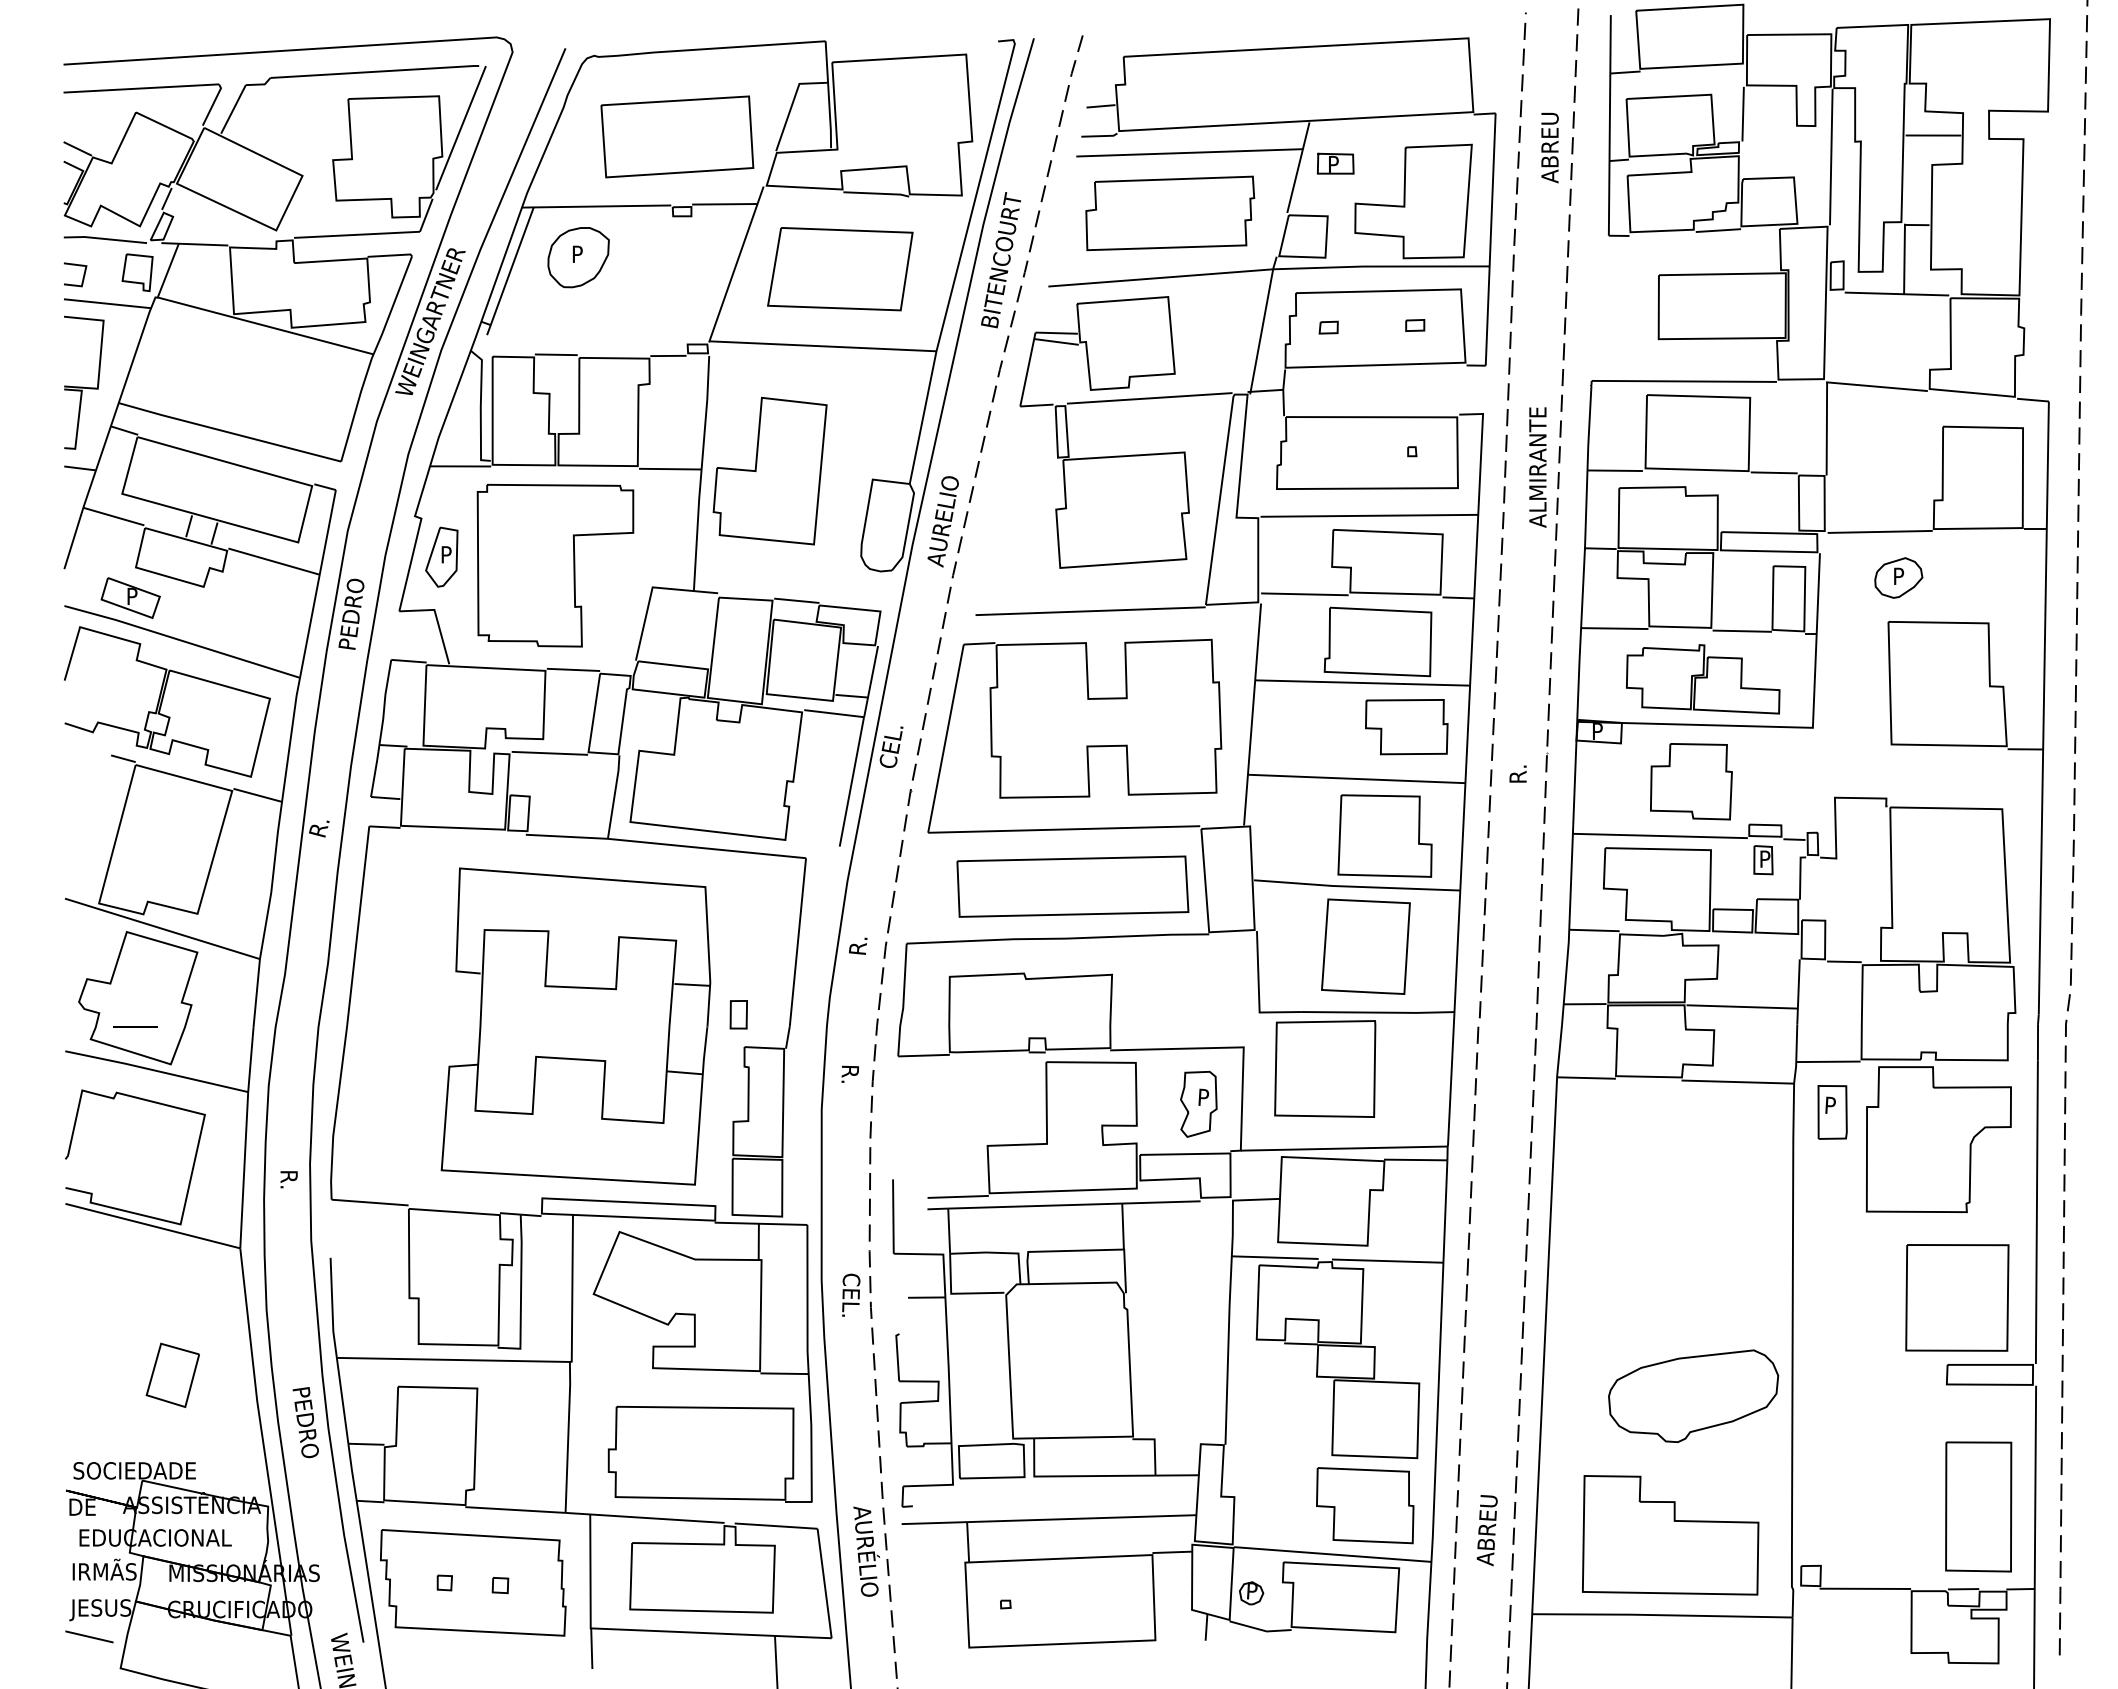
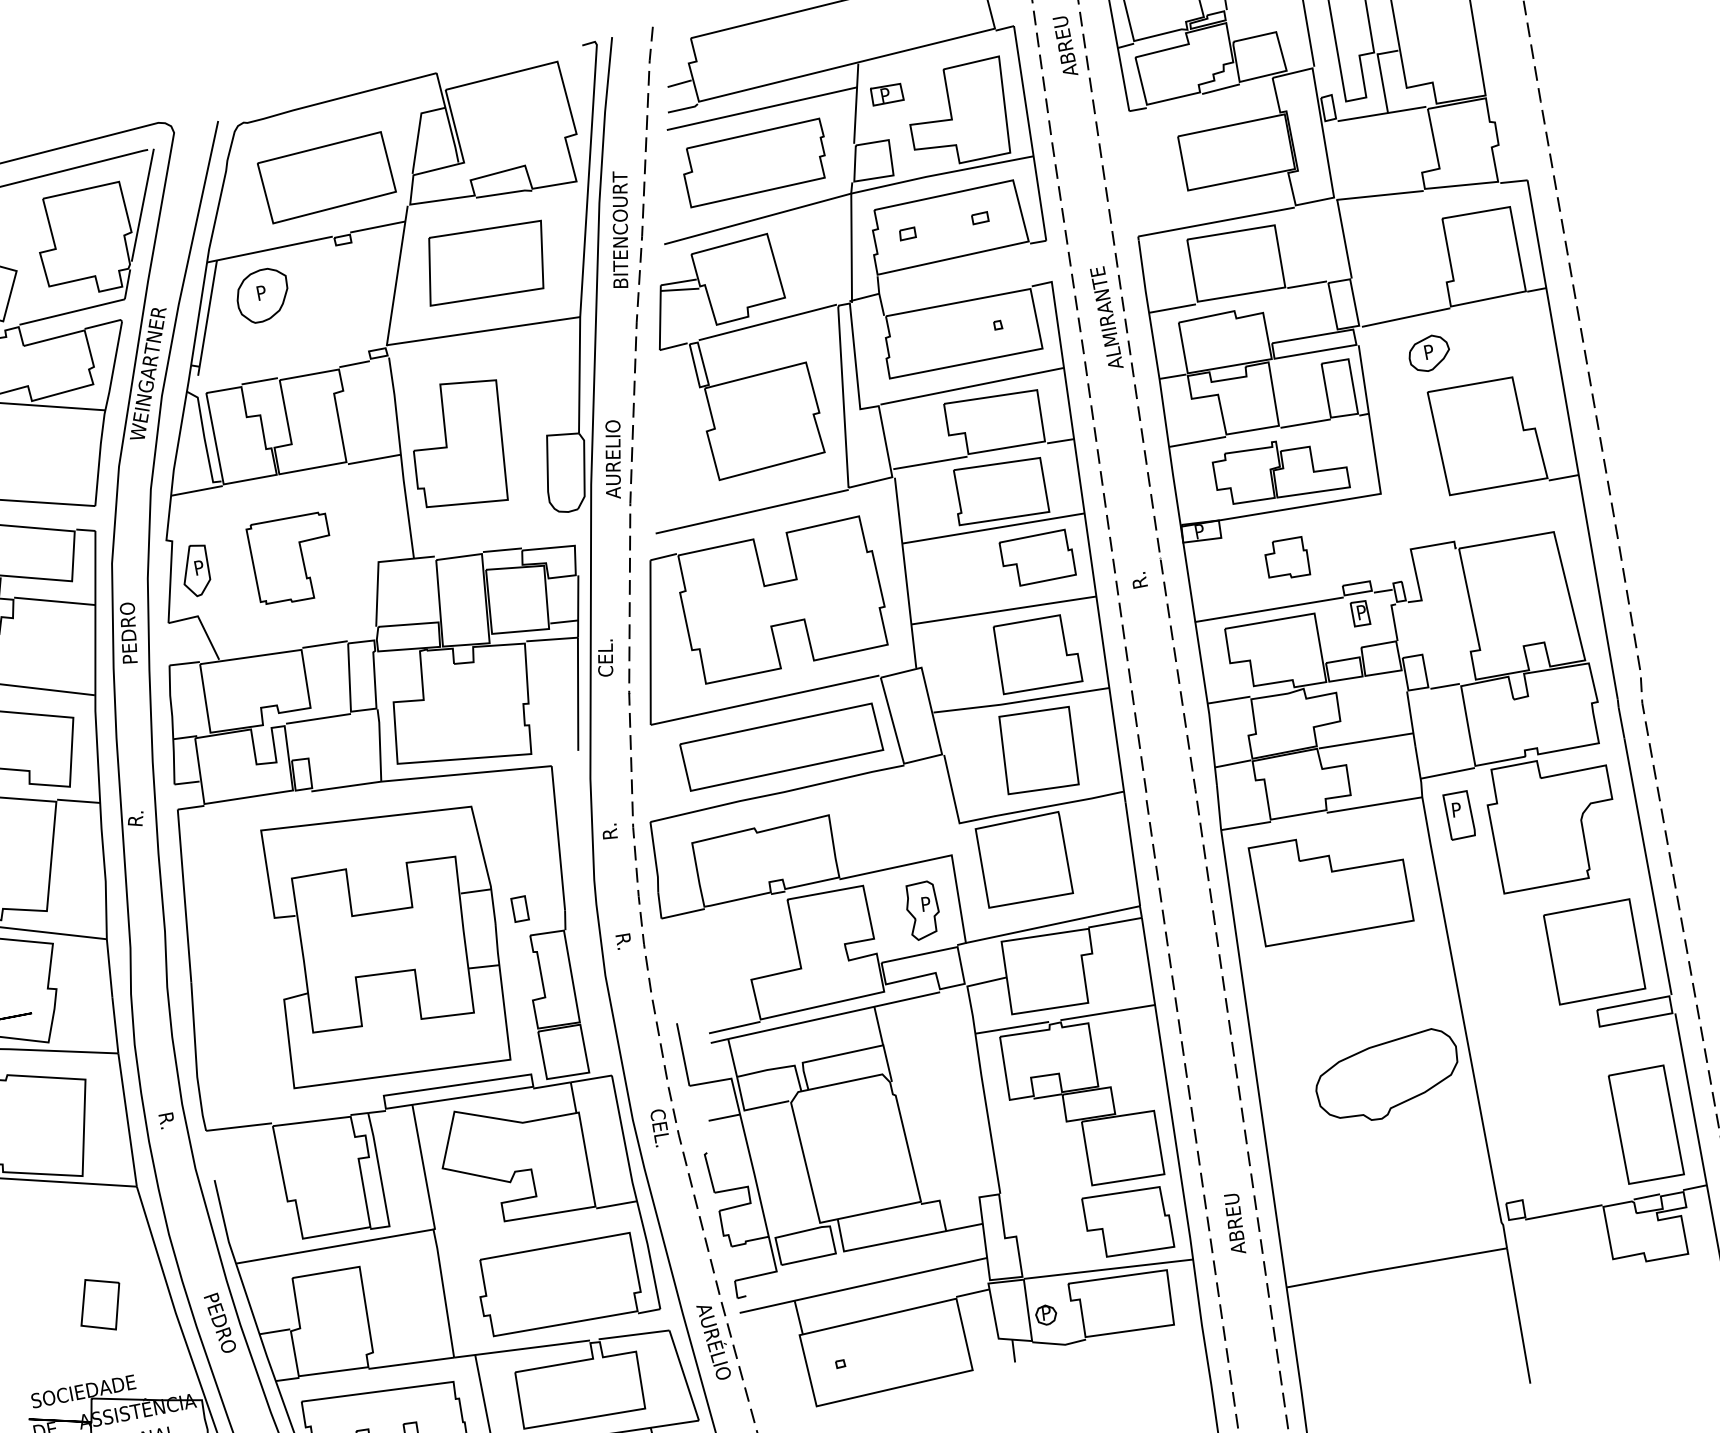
part: (555, 565) -> (293, 559), size x0.6
part: (1691, 781) -> (1287, 558), size x0.6
part: (1670, 1535) -> (1330, 884), moved

